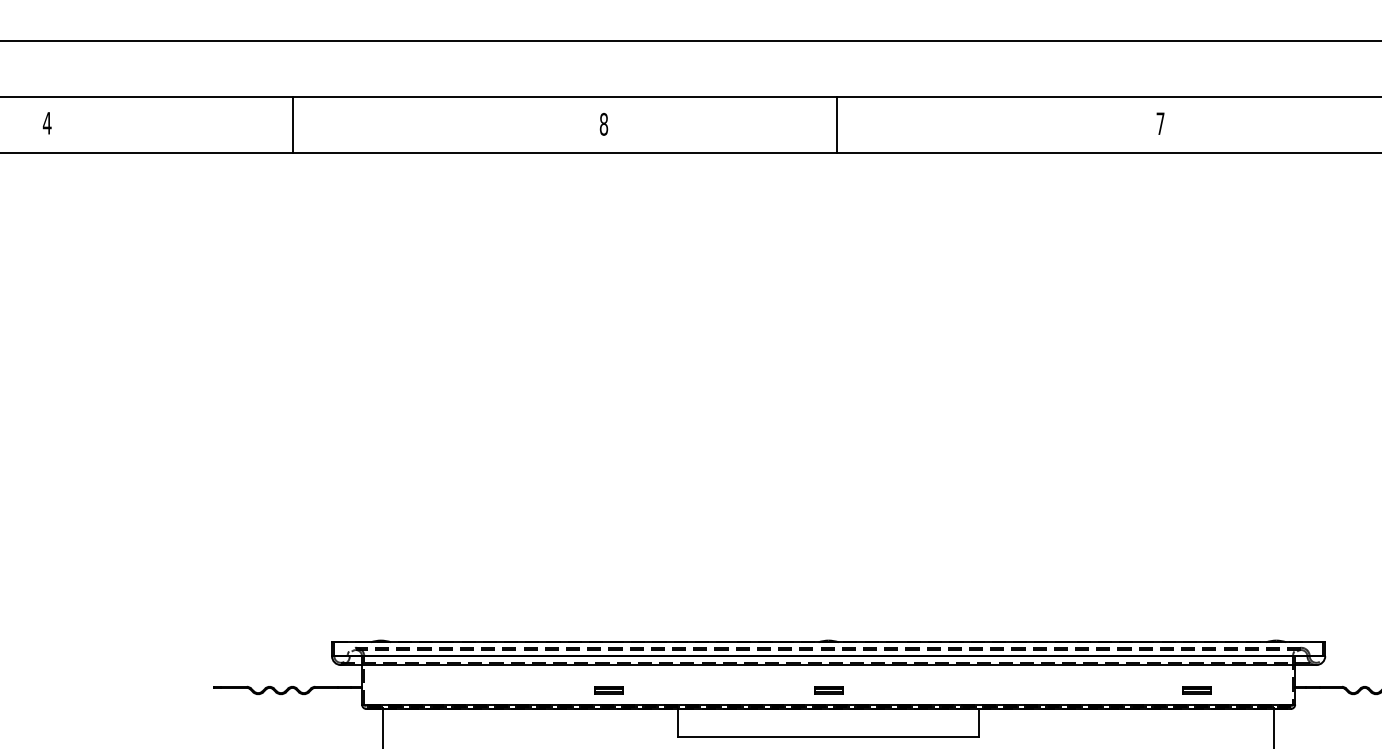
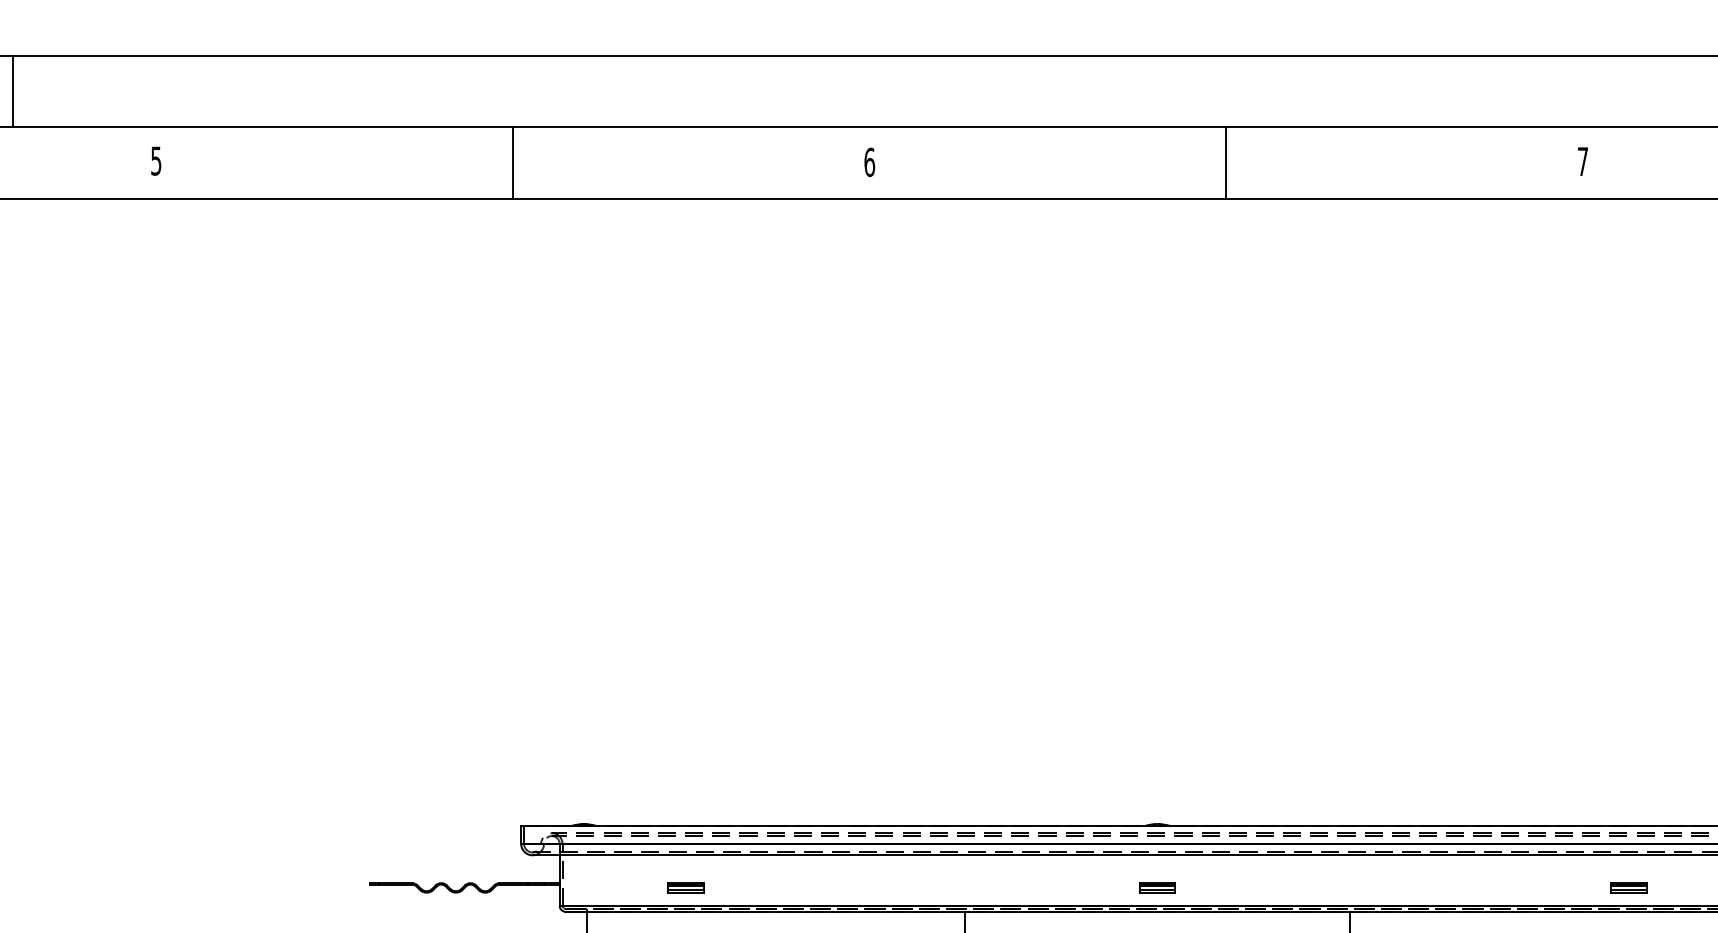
text: (46, 123) -> (155, 161), 4 -> 5
text: (603, 123) -> (869, 161), 8 -> 6
line: (293, 124) -> (512, 162), moved
line: (837, 124) -> (1226, 162), moved
part: (608, 690) -> (685, 887), moved

